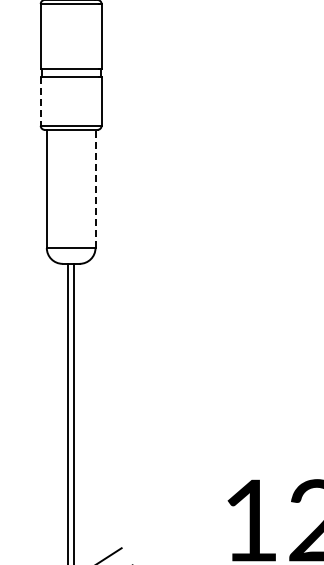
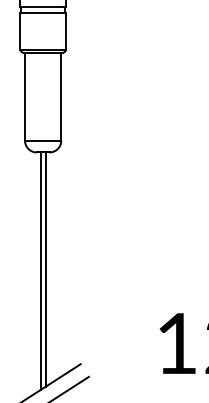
line: (40, 101) -> (20, 31), dashed -> solid
line: (95, 188) -> (61, 96), dashed -> solid

